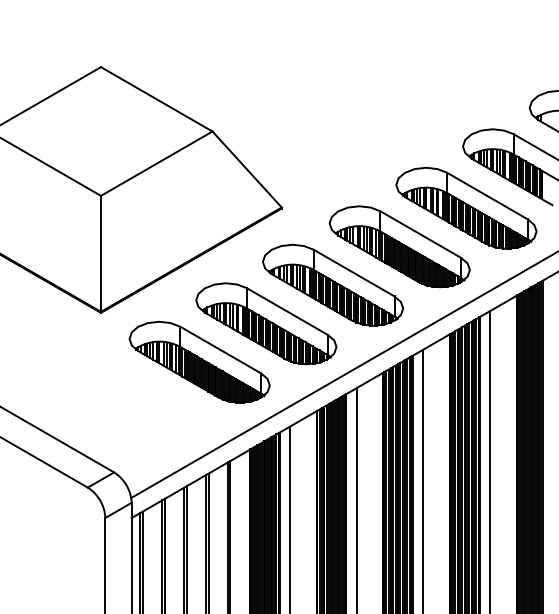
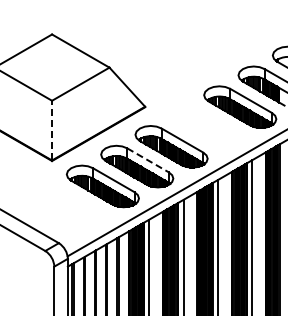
part: (398, 245) -> (205, 126), removed
line: (101, 253) -> (52, 130), solid -> dashed
line: (288, 311) -> (148, 160), solid -> dashed

